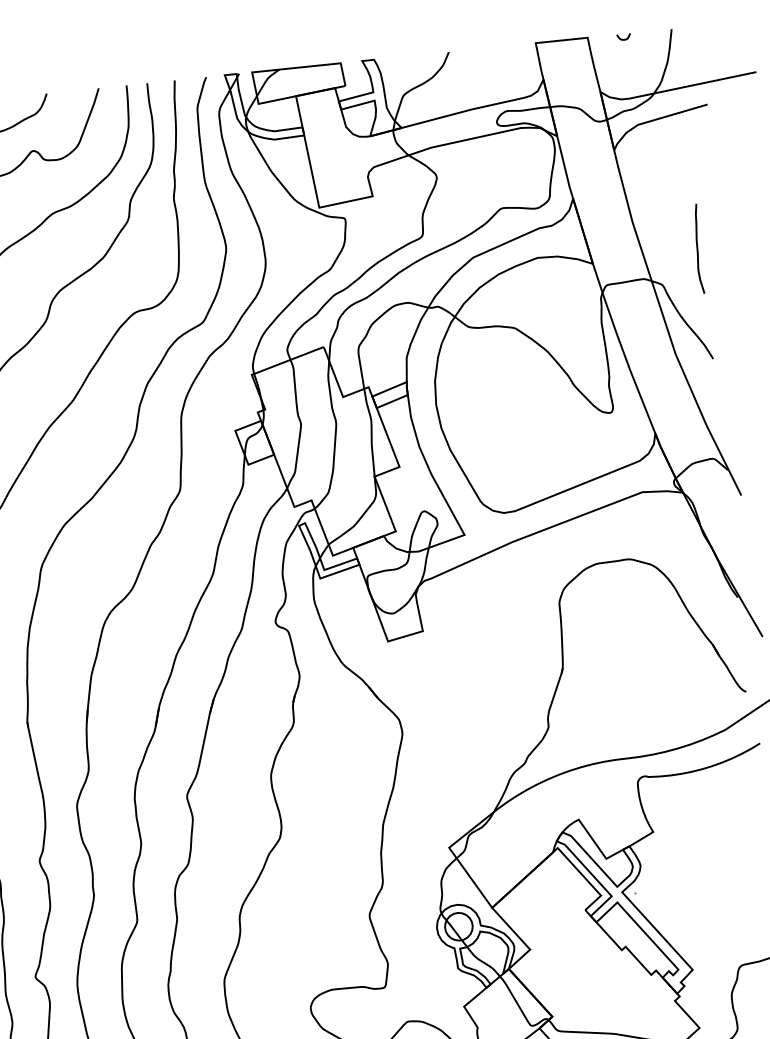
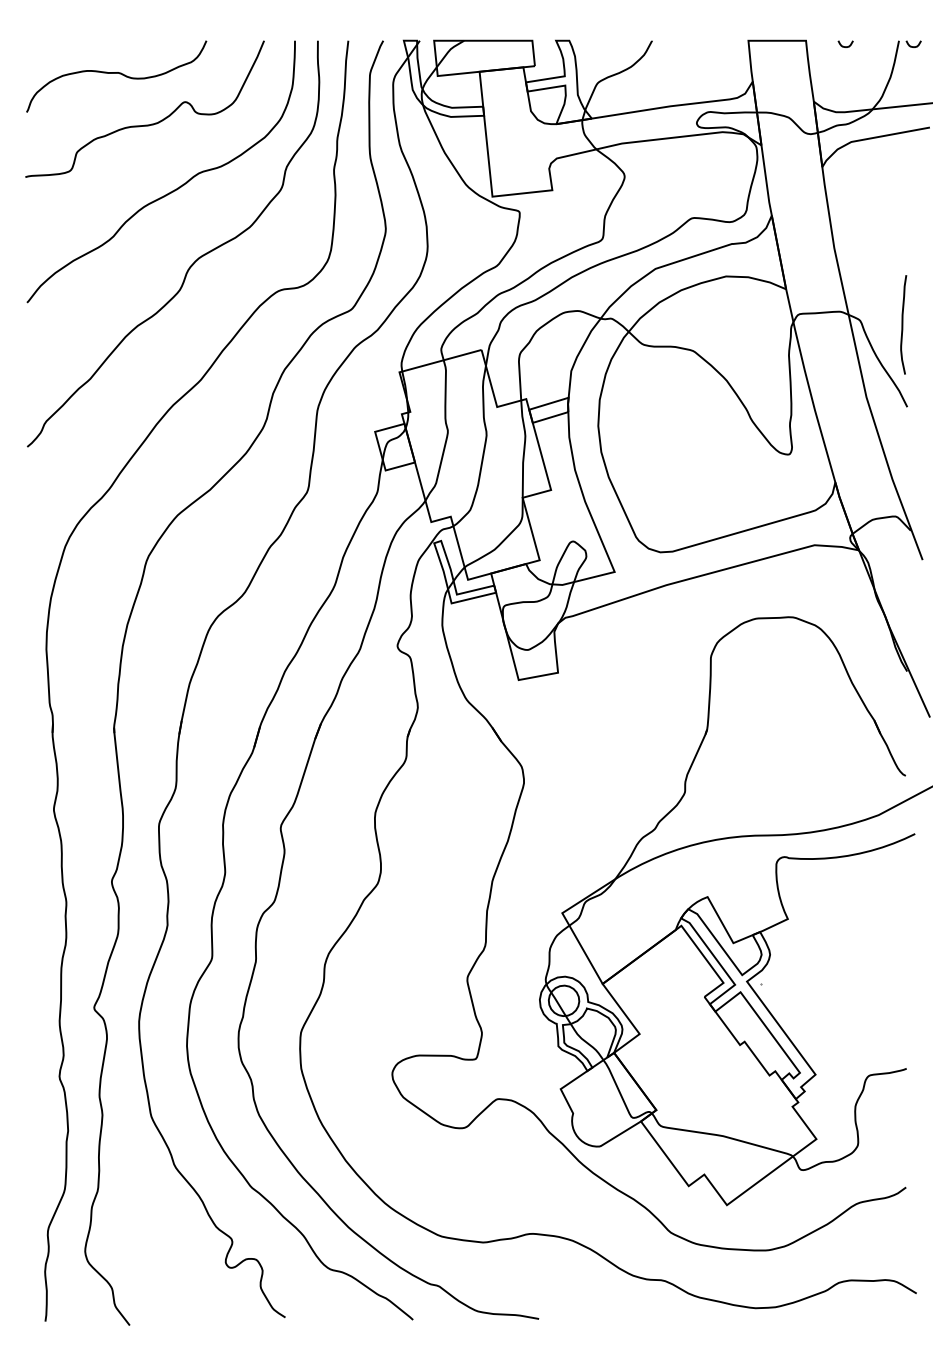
curve: (683, 32) -> (911, 45), added
curve: (698, 248) -> (903, 324), moved

